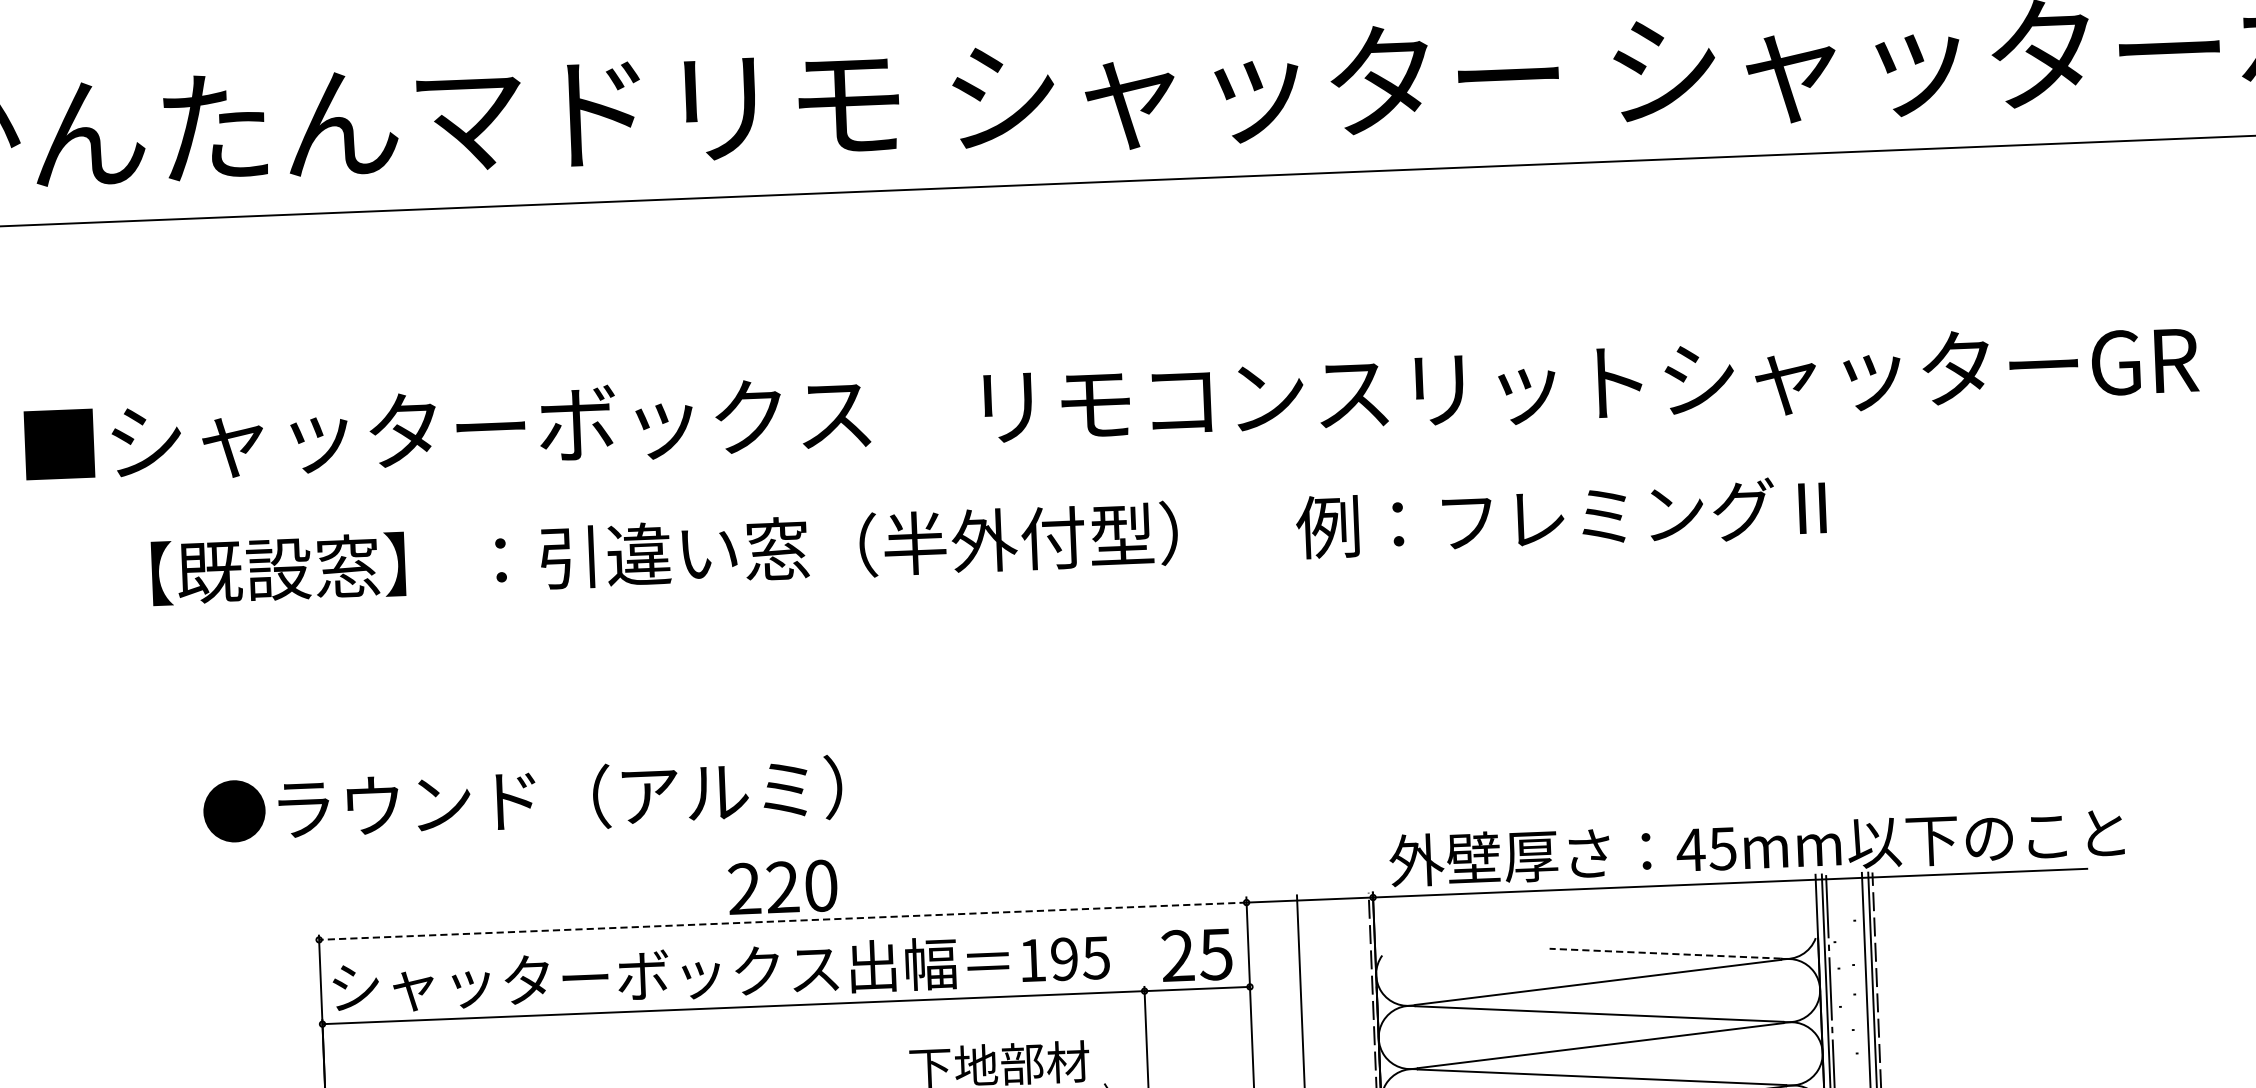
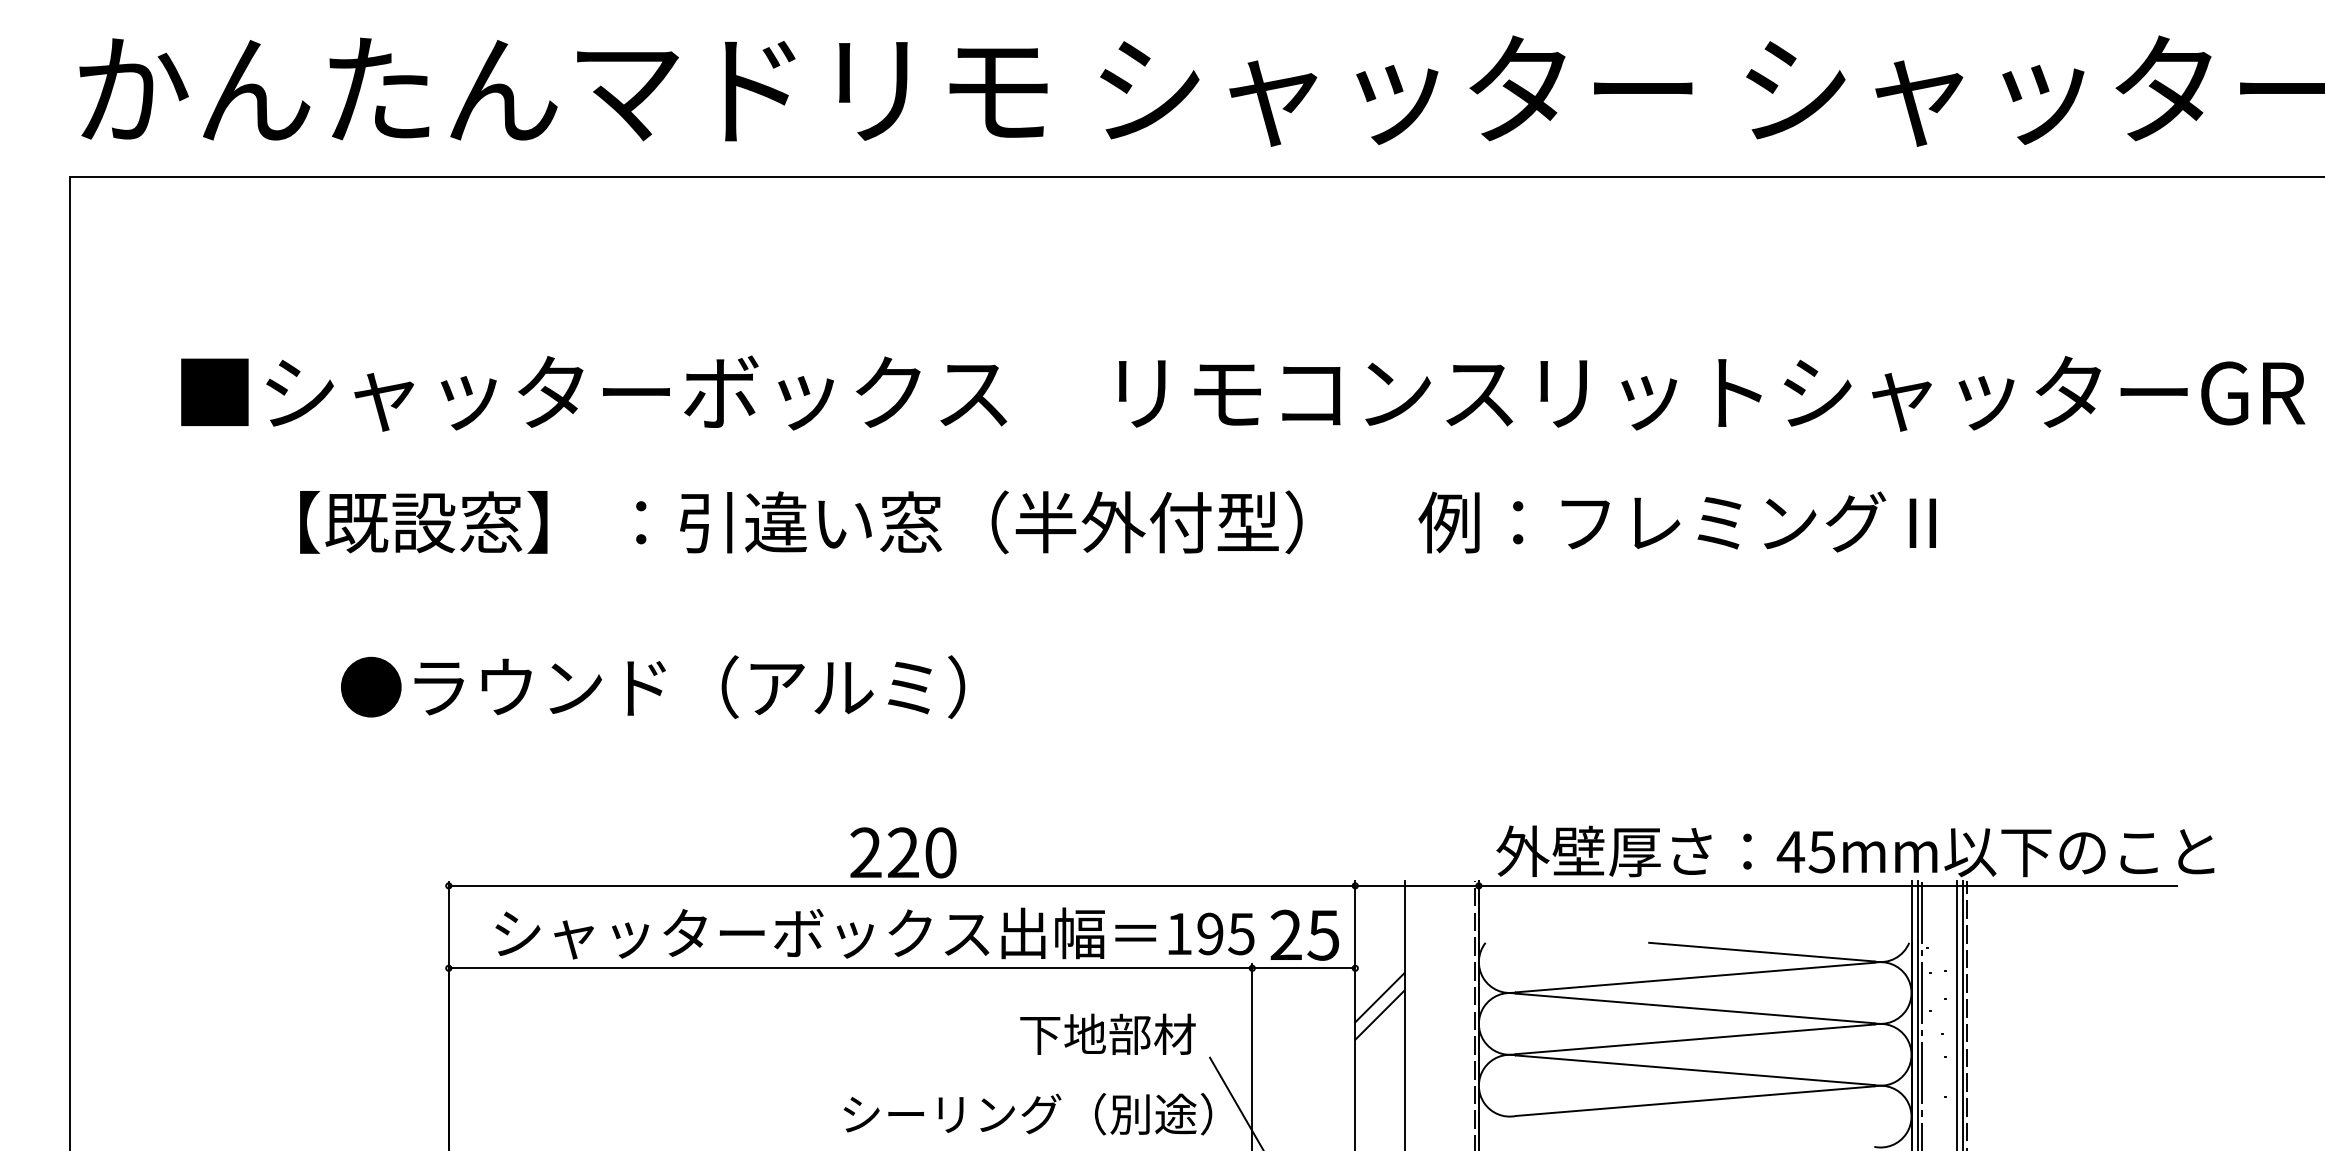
text: (523, 800) -> (653, 687), moved
line: (782, 920) -> (901, 885), dashed -> solid
line: (1664, 954) -> (1761, 952), dashed -> solid
text: (720, 972) -> (874, 933), moved
line: (1275, 1015) -> (1379, 997), added
line: (1276, 1033) -> (1379, 1014), added

